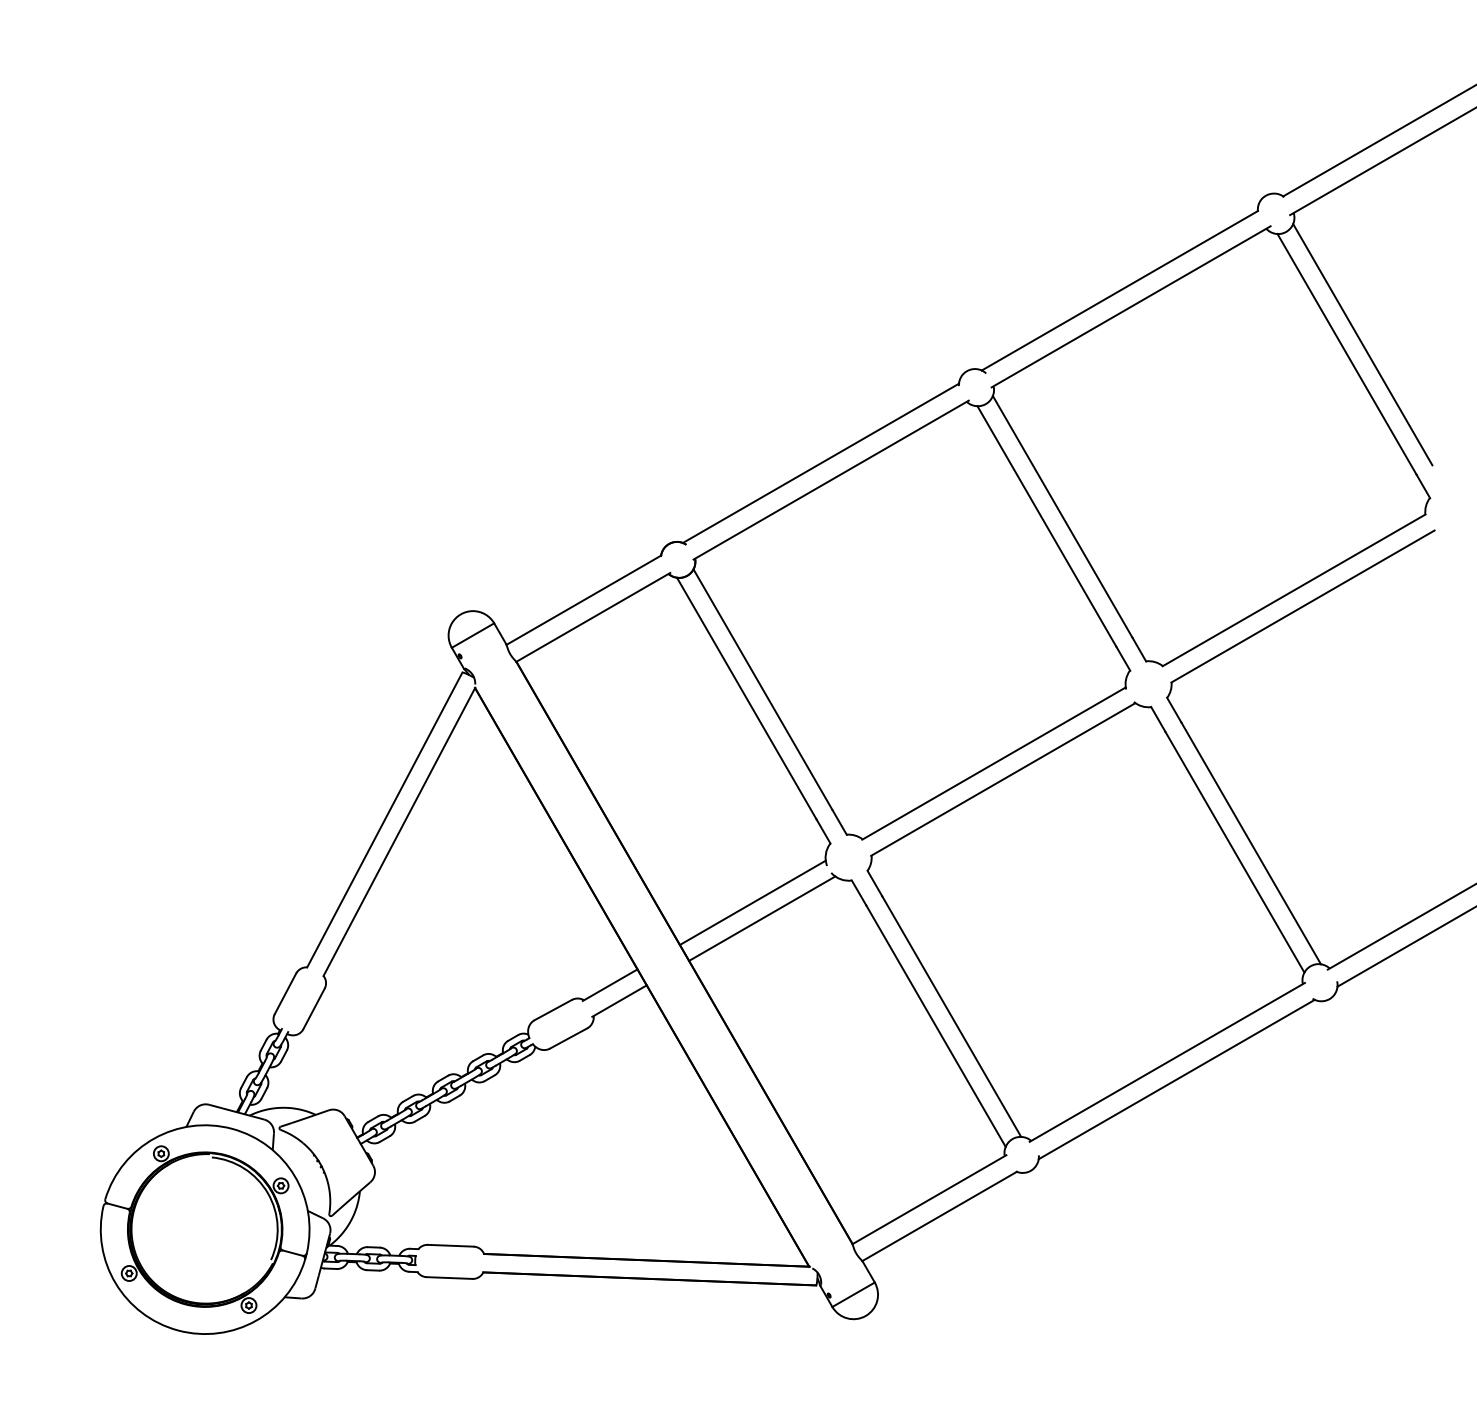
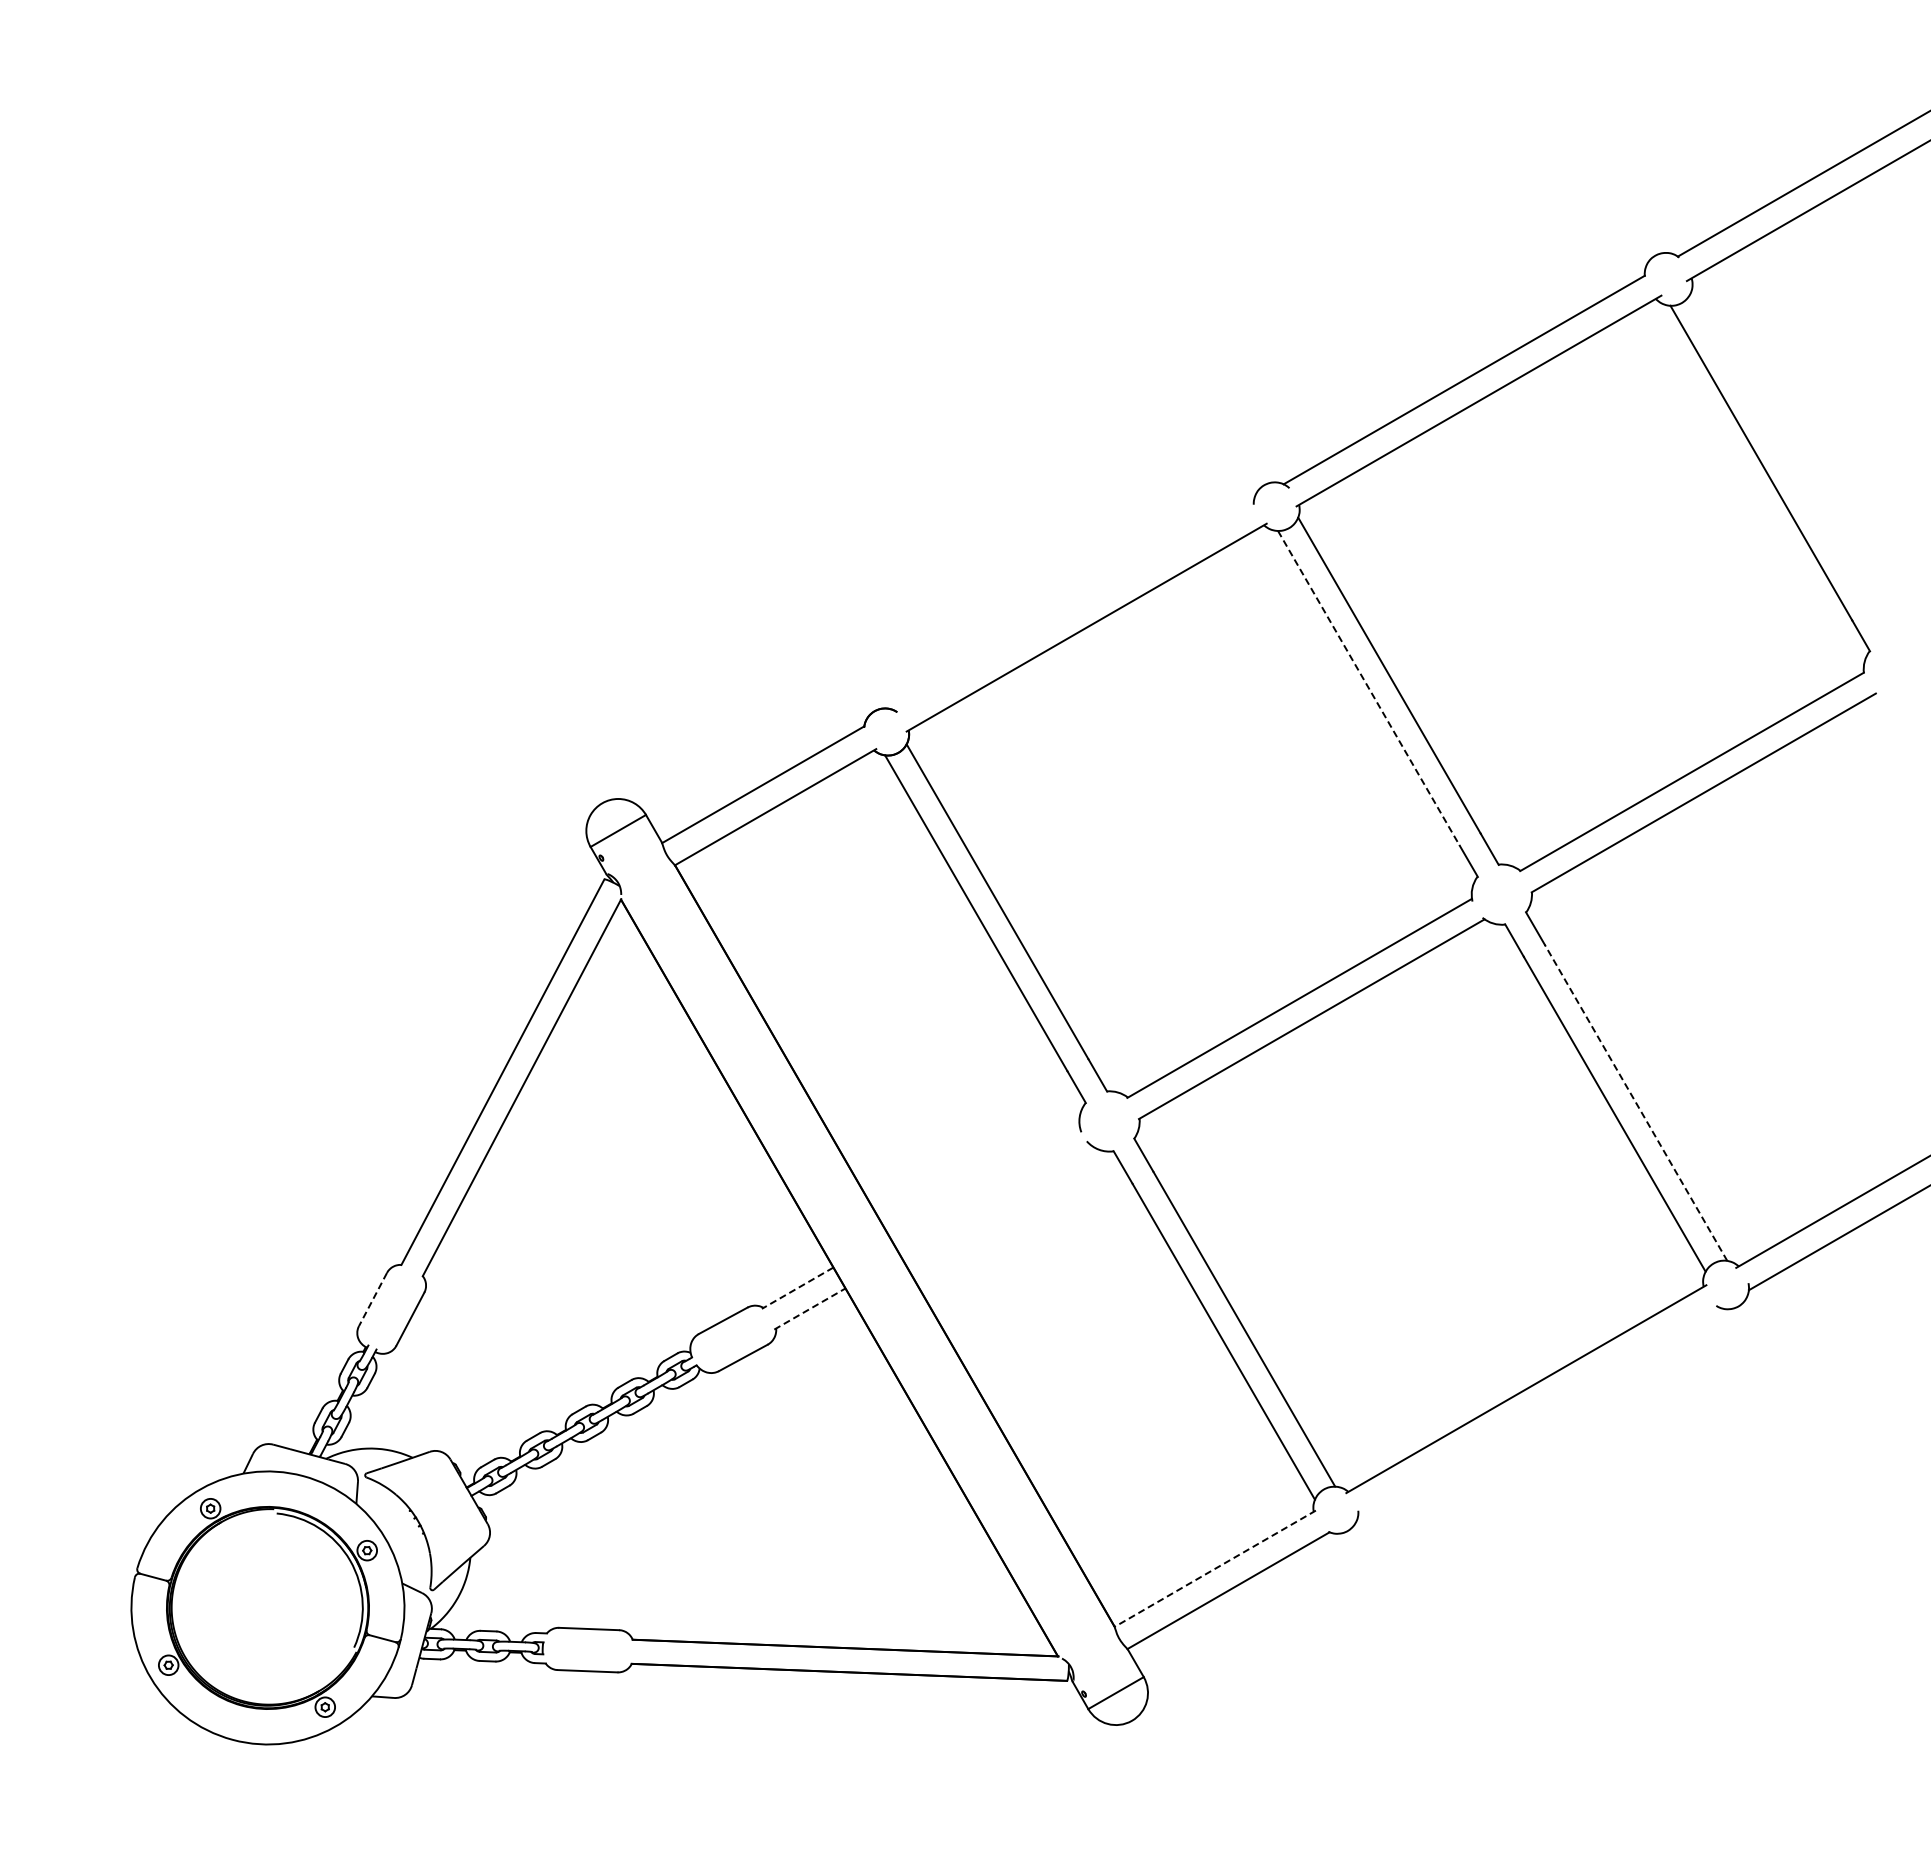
line: (1363, 344) -> (1782, 450), removed
line: (820, 463) -> (1072, 605), removed
line: (1046, 526) -> (1368, 688), solid -> dashed
line: (1251, 843) -> (1636, 1102), solid -> dashed
line: (752, 902) -> (983, 1180), removed
line: (762, 918) -> (996, 1201), removed
line: (610, 985) -> (797, 1288), solid -> dashed
line: (285, 993) -> (373, 1299), solid -> dashed
line: (619, 1000) -> (810, 1308), solid -> dashed
line: (1176, 1079) -> (1538, 1411), removed
line: (928, 1199) -> (1214, 1568), solid -> dashed

